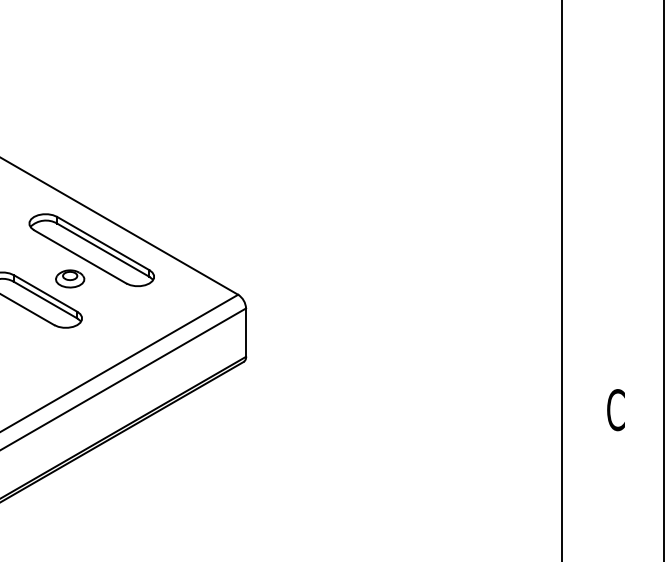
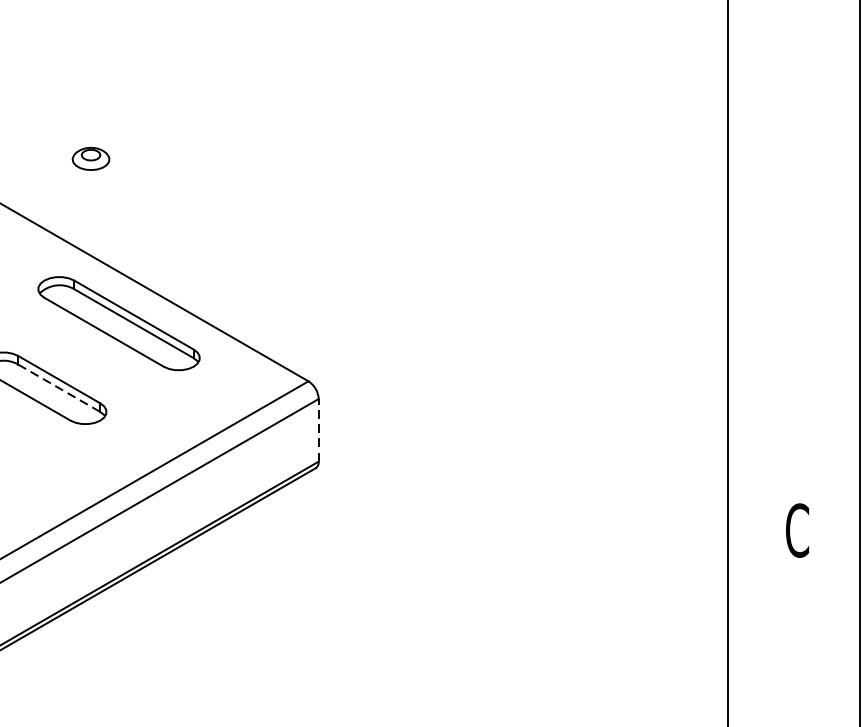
part: (70, 278) -> (91, 158), moved
line: (45, 300) -> (59, 388), solid -> dashed
line: (246, 332) -> (319, 430), solid -> dashed

